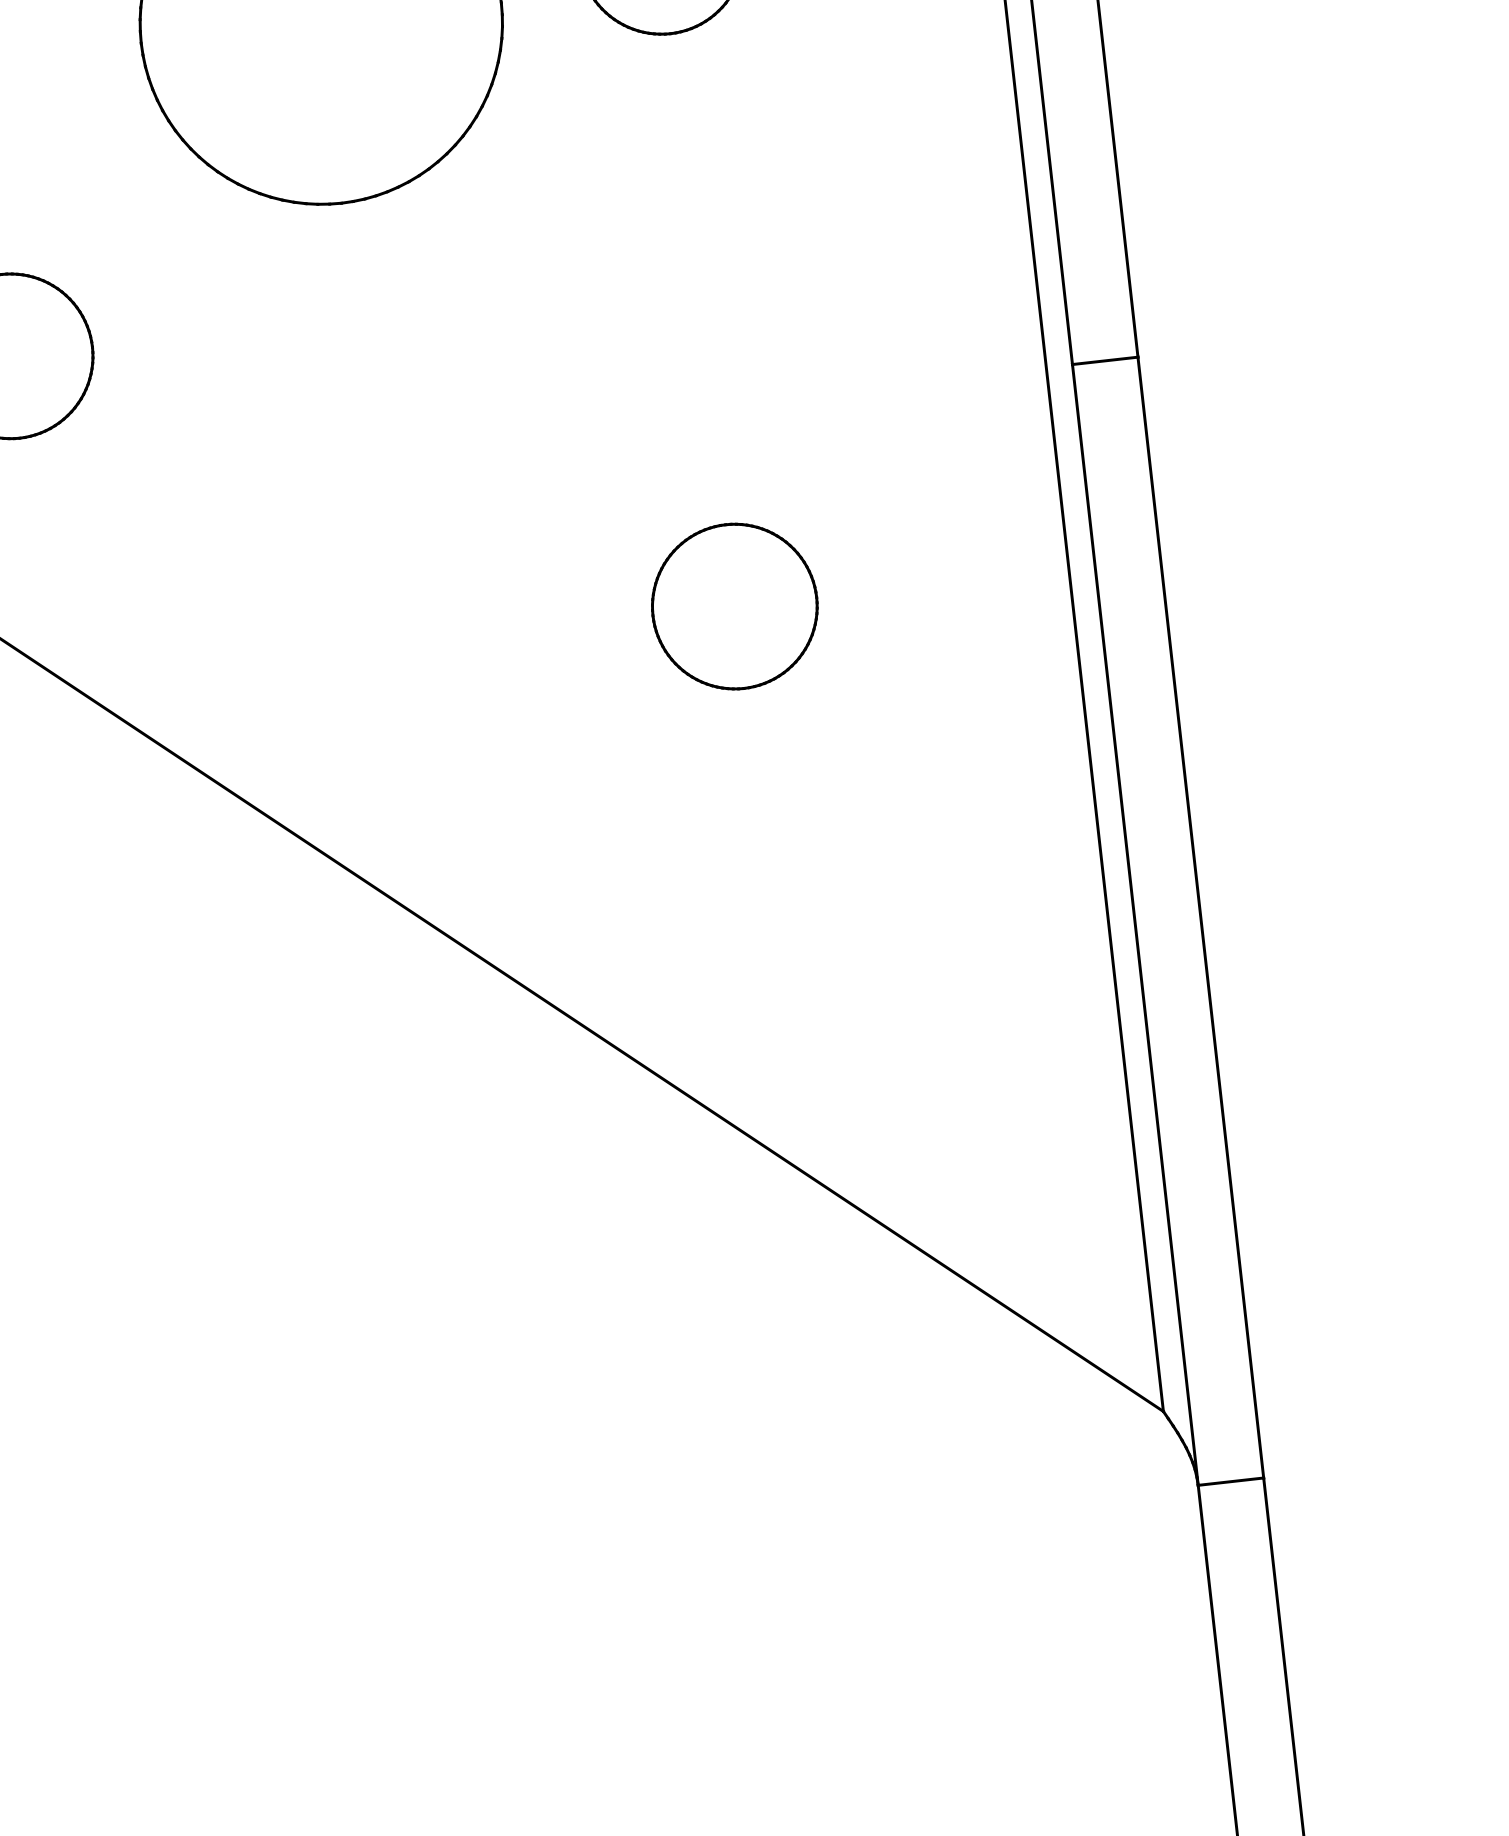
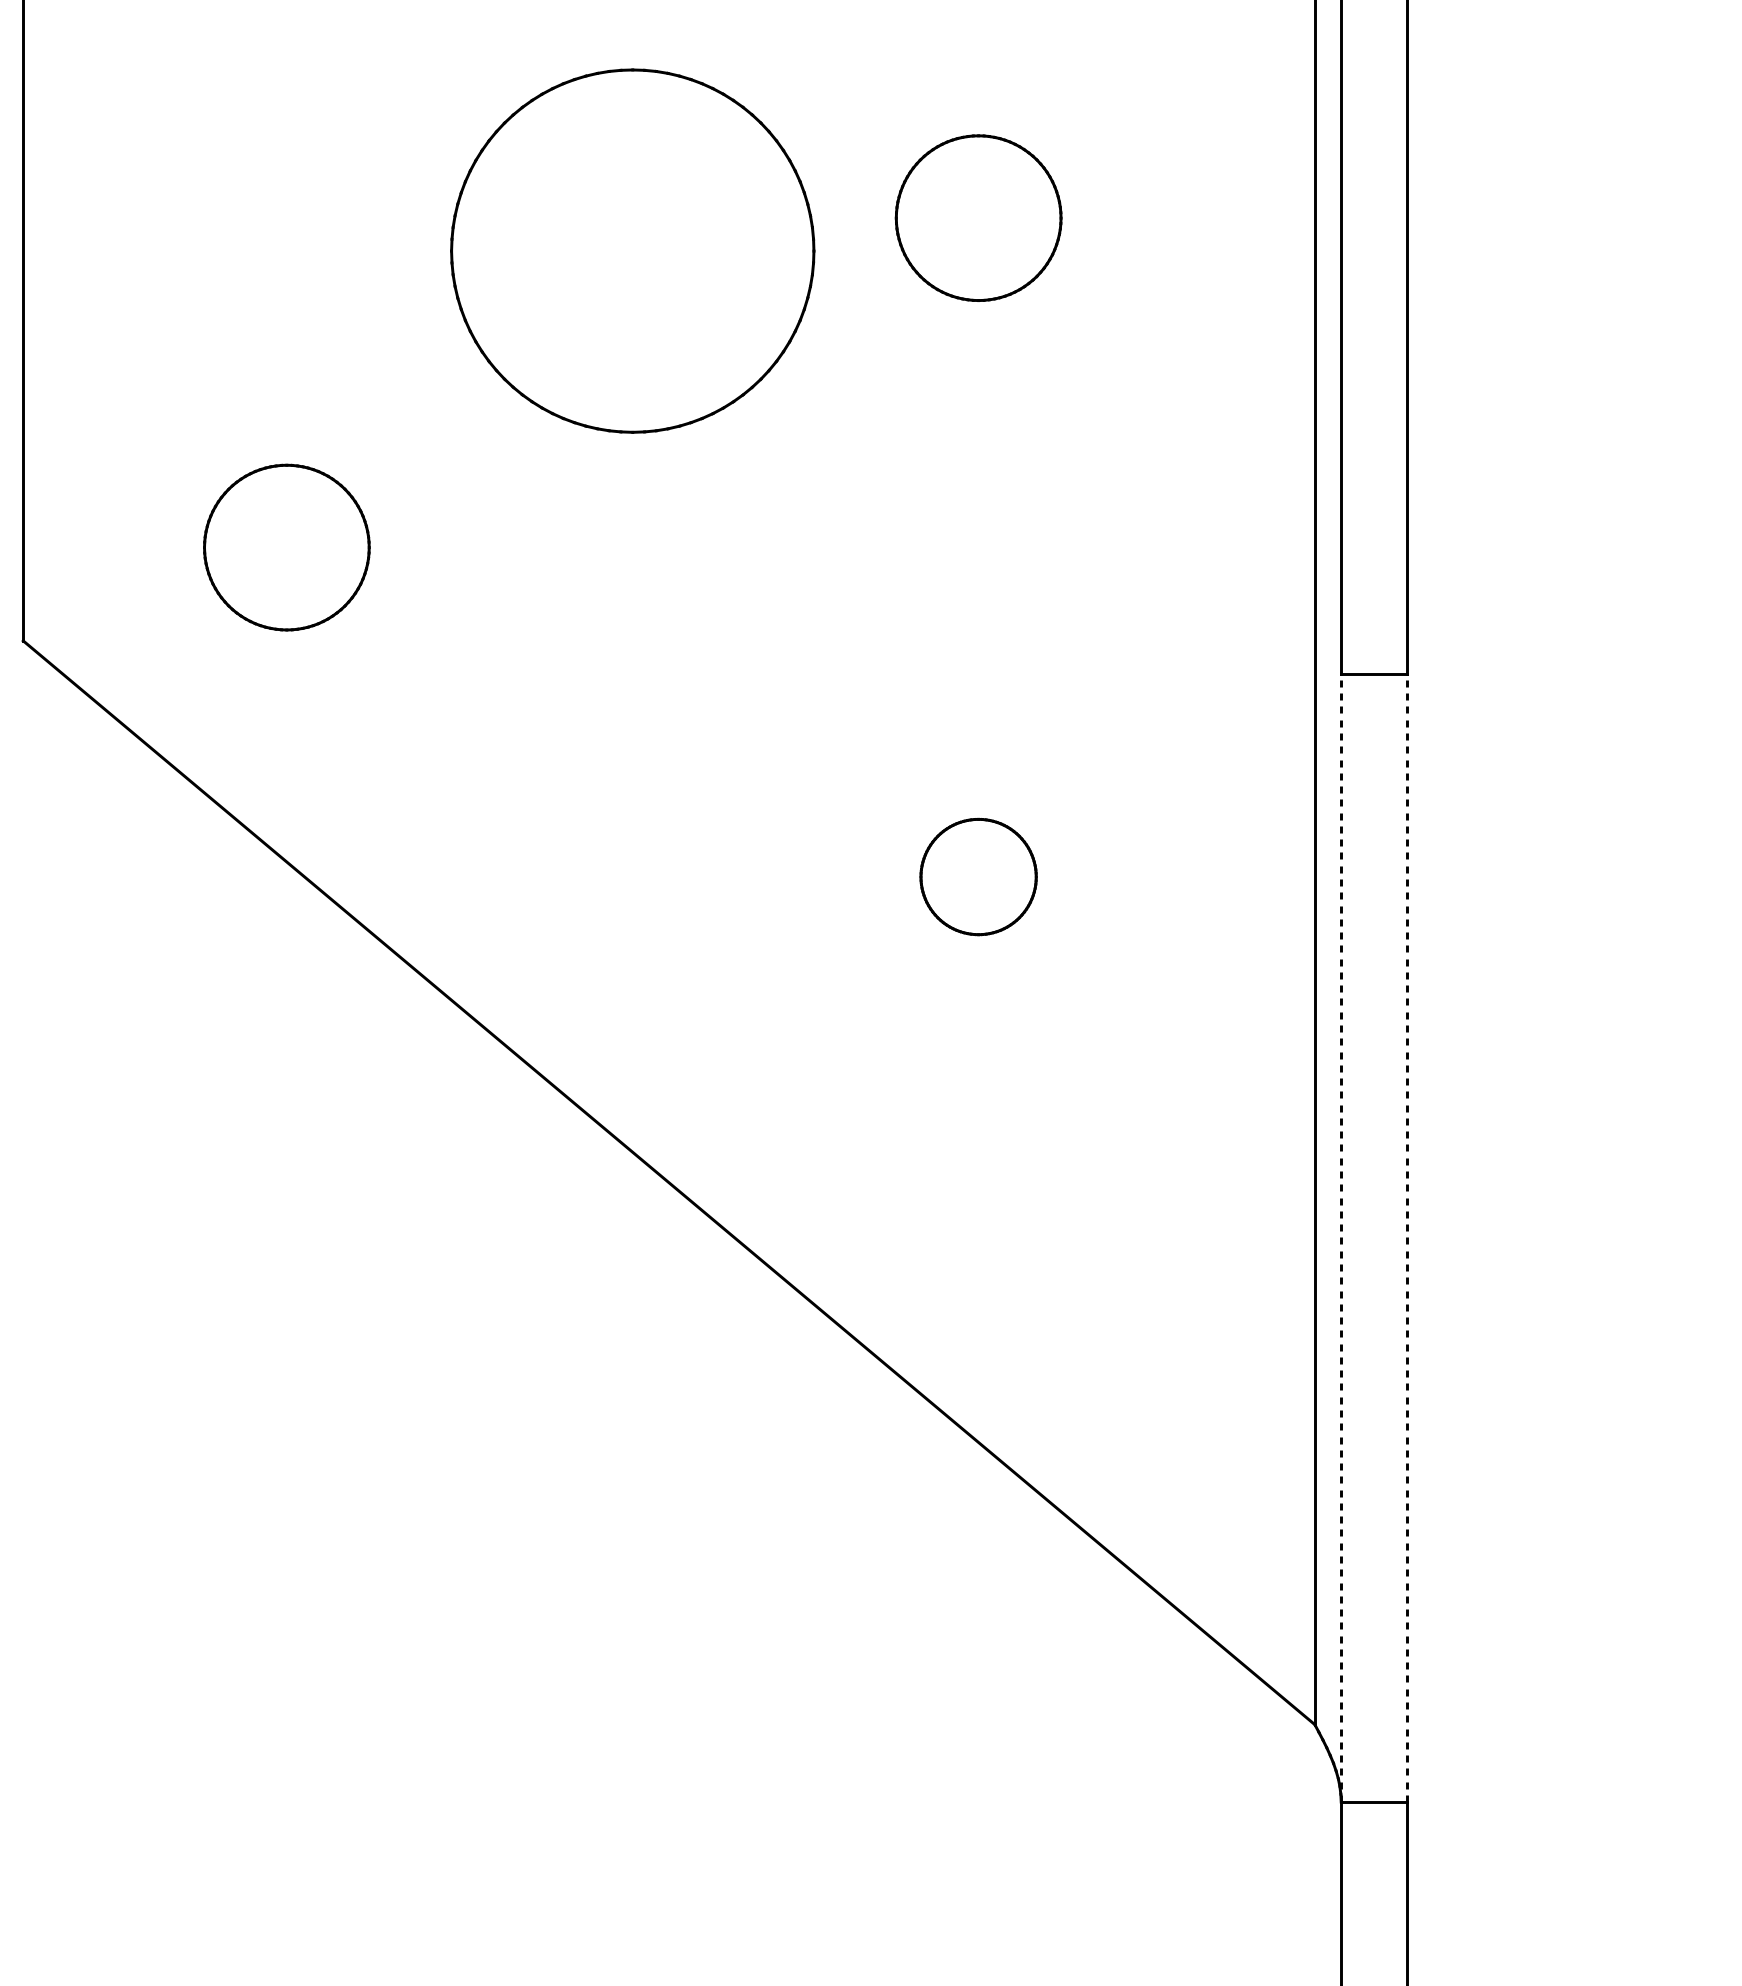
part: (734, 606) -> (978, 876), size x0.7
line: (1201, 918) -> (1407, 1238), solid -> dashed
line: (1135, 925) -> (1341, 1238), solid -> dashed

